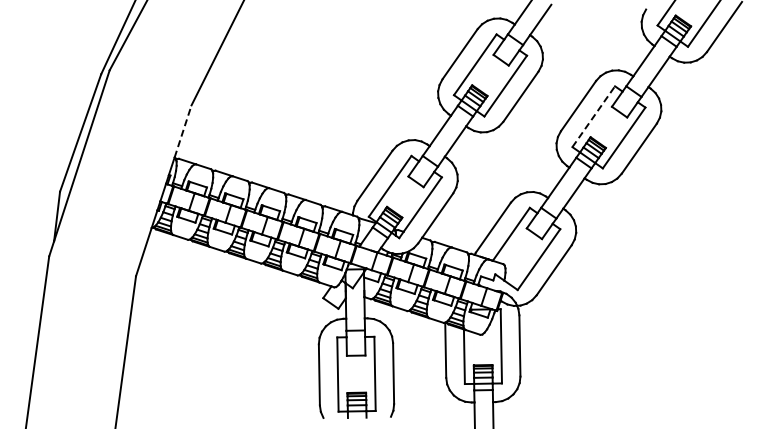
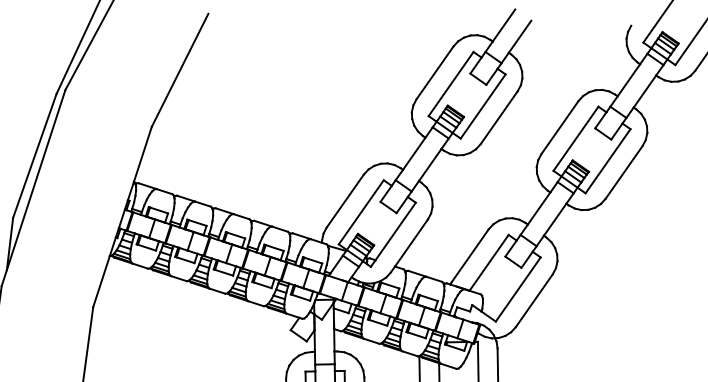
line: (594, 116) -> (576, 138), dashed -> solid
line: (183, 130) -> (143, 153), dashed -> solid

